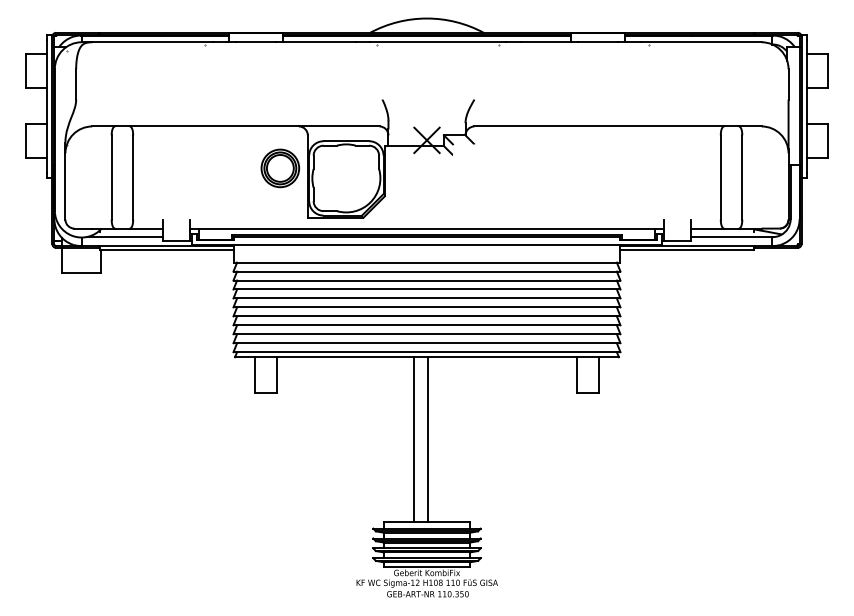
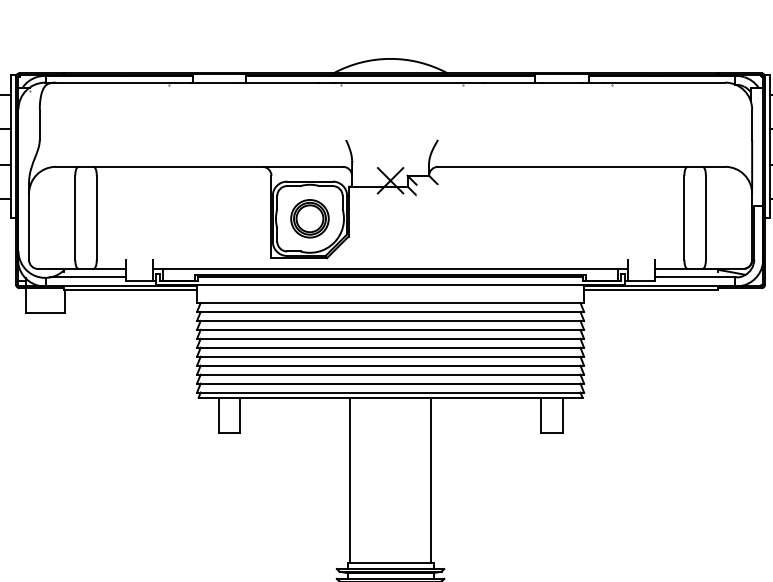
part: (280, 168) -> (310, 218), moved
line: (413, 439) -> (350, 479), moved
line: (428, 439) -> (431, 479), moved

